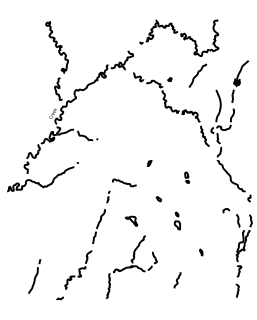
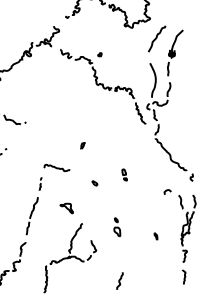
curve: (197, 75) -> (156, 38), moved
part: (186, 177) -> (124, 174), moved
part: (176, 220) -> (116, 226), moved
part: (201, 252) -> (156, 236), moved
curve: (177, 280) -> (119, 281), moved

